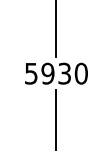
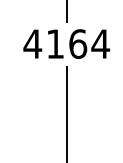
text: (56, 73) -> (66, 43), 5930 -> 4164

